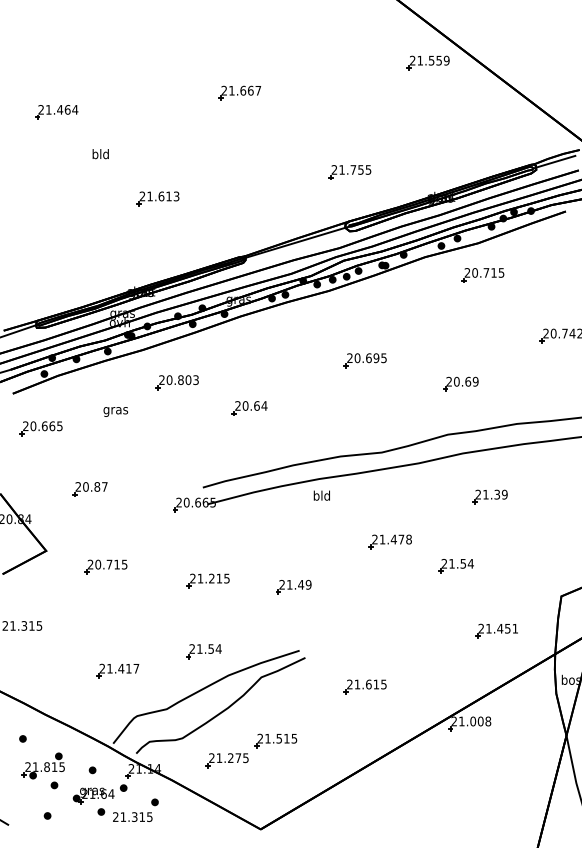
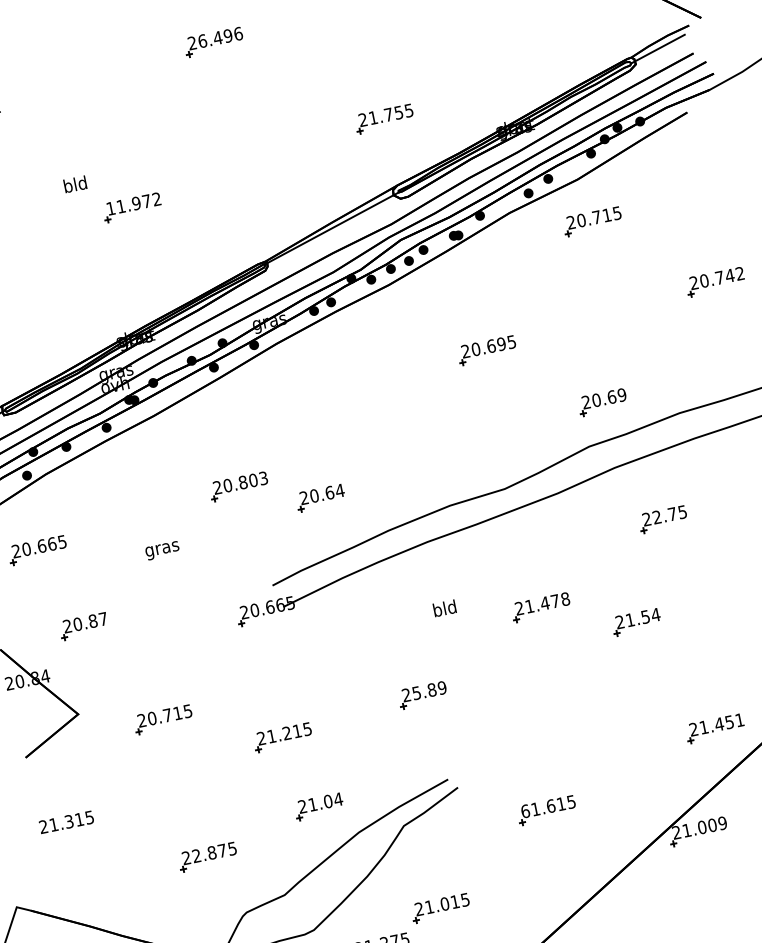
text: (245, 90) -> (220, 37), 21.667 -> 26.496
text: (100, 154) -> (75, 184), moved
text: (159, 196) -> (133, 204), 21.613 -> 11.972
part: (364, 360) -> (486, 350), moved
part: (176, 382) -> (237, 486), moved
part: (460, 383) -> (601, 401), moved
part: (249, 408) -> (320, 498), moved
text: (115, 411) -> (162, 550), moved
part: (89, 489) -> (83, 626), moved
text: (495, 494) -> (670, 514), 21.39 -> 22.75
text: (321, 495) -> (444, 608), moved
part: (207, 580) -> (281, 737), moved
text: (295, 584) -> (424, 691), 21.49 -> 25.89
part: (496, 630) -> (714, 727), moved
text: (211, 648) -> (328, 800), 21.54 -> 21.04
text: (123, 668) -> (214, 851), 21.417 -> 22.875
text: (349, 684) -> (524, 811), 21.615 -> 61.615
text: (488, 721) -> (722, 823), 21.008 -> 21.009
text: (279, 738) -> (445, 903), 21.515 -> 21.015

